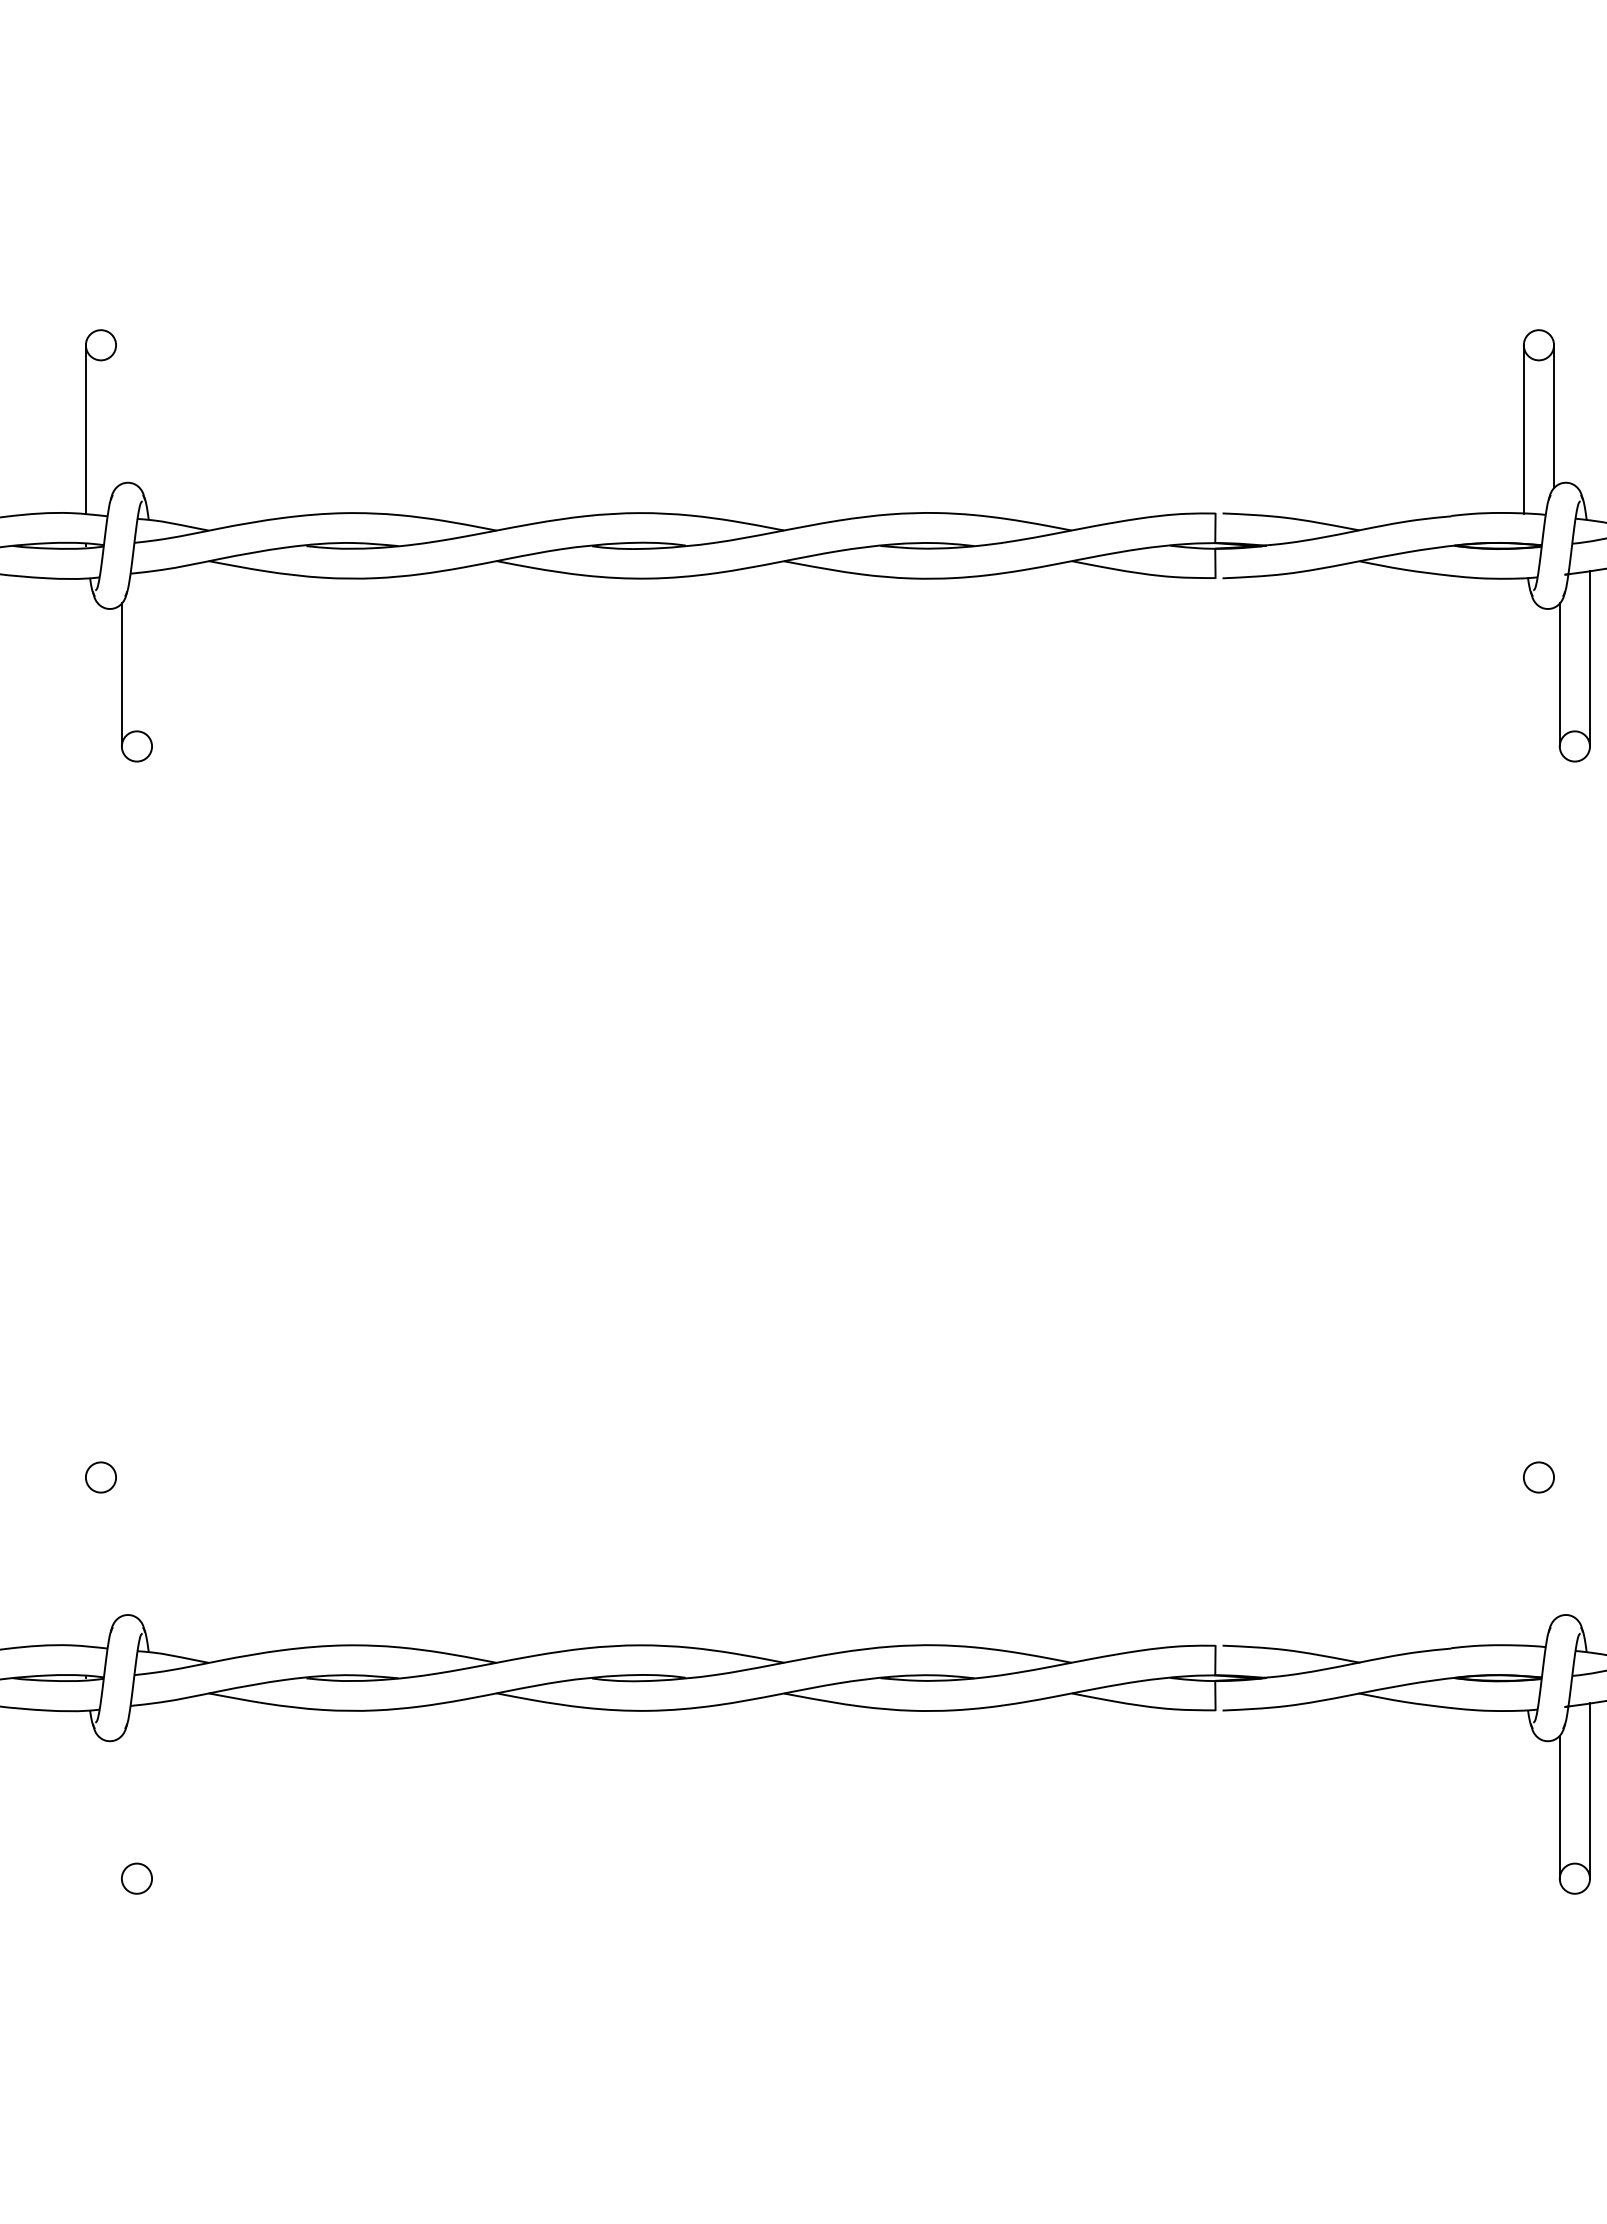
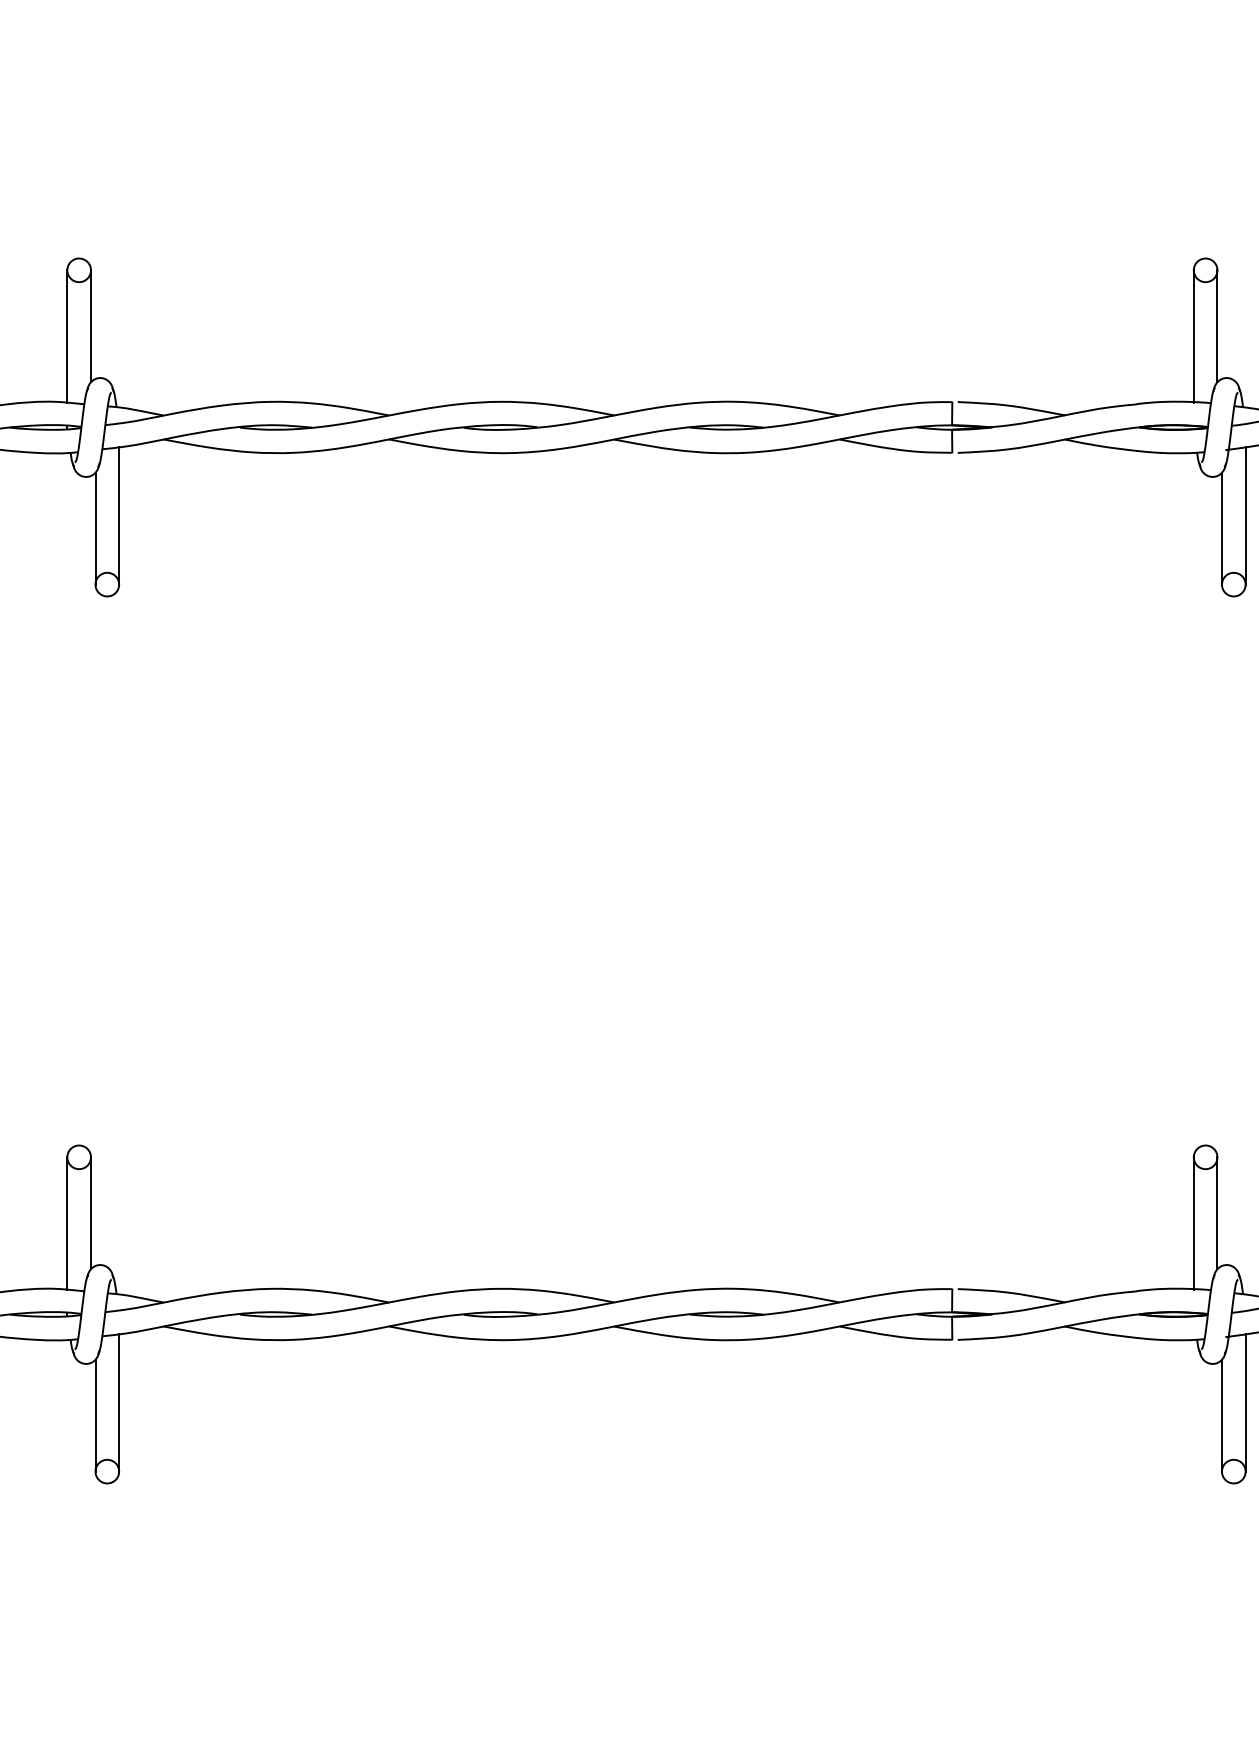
line: (116, 416) -> (91, 326), added
line: (152, 658) -> (119, 515), added
line: (116, 1548) -> (91, 1212), added
line: (1554, 1548) -> (1217, 1212), added
line: (85, 1561) -> (67, 1223), added
line: (1523, 1561) -> (1193, 1223), added
line: (152, 1790) -> (119, 1402), added
line: (121, 1806) -> (95, 1415), added

